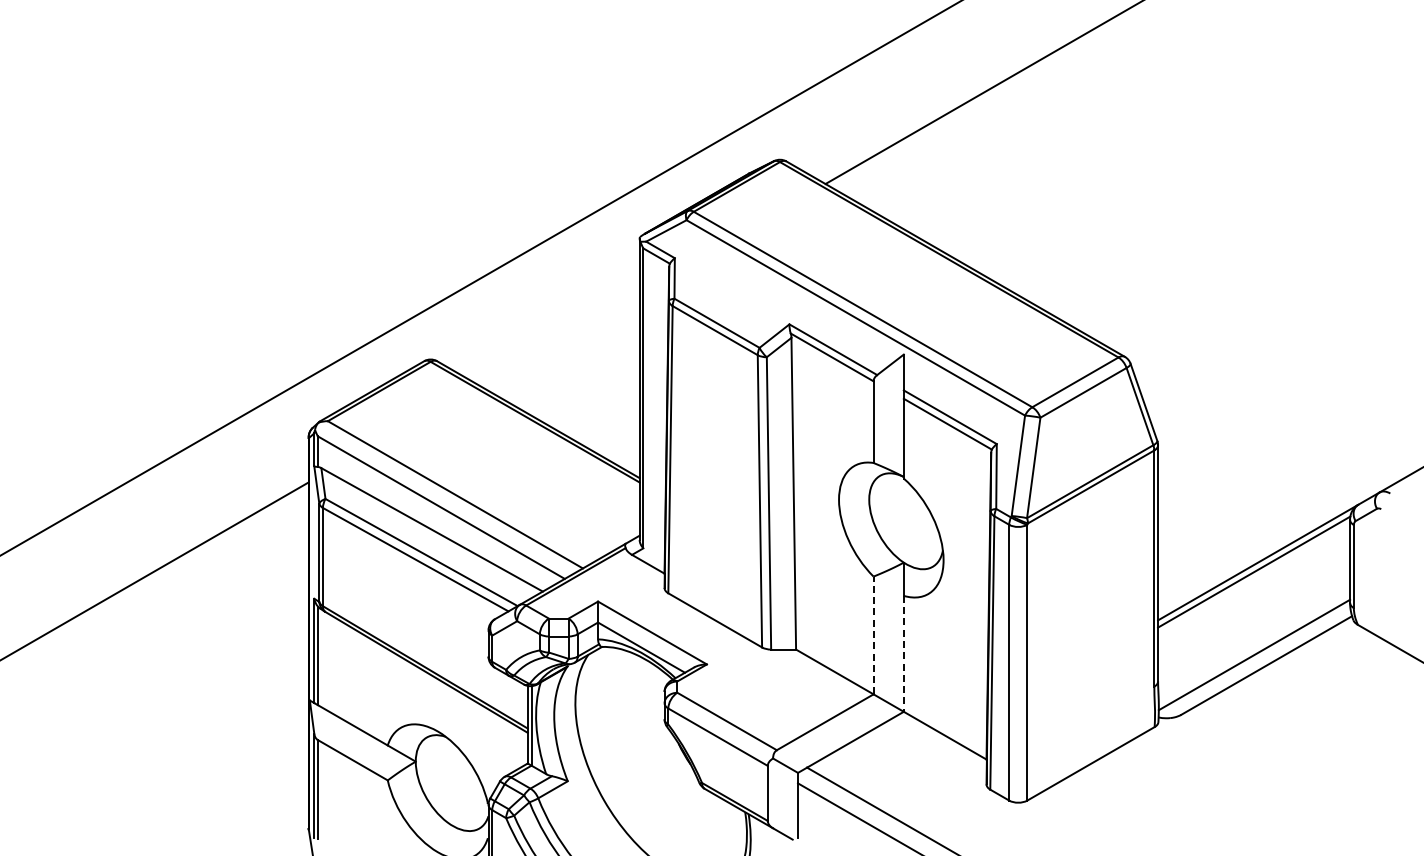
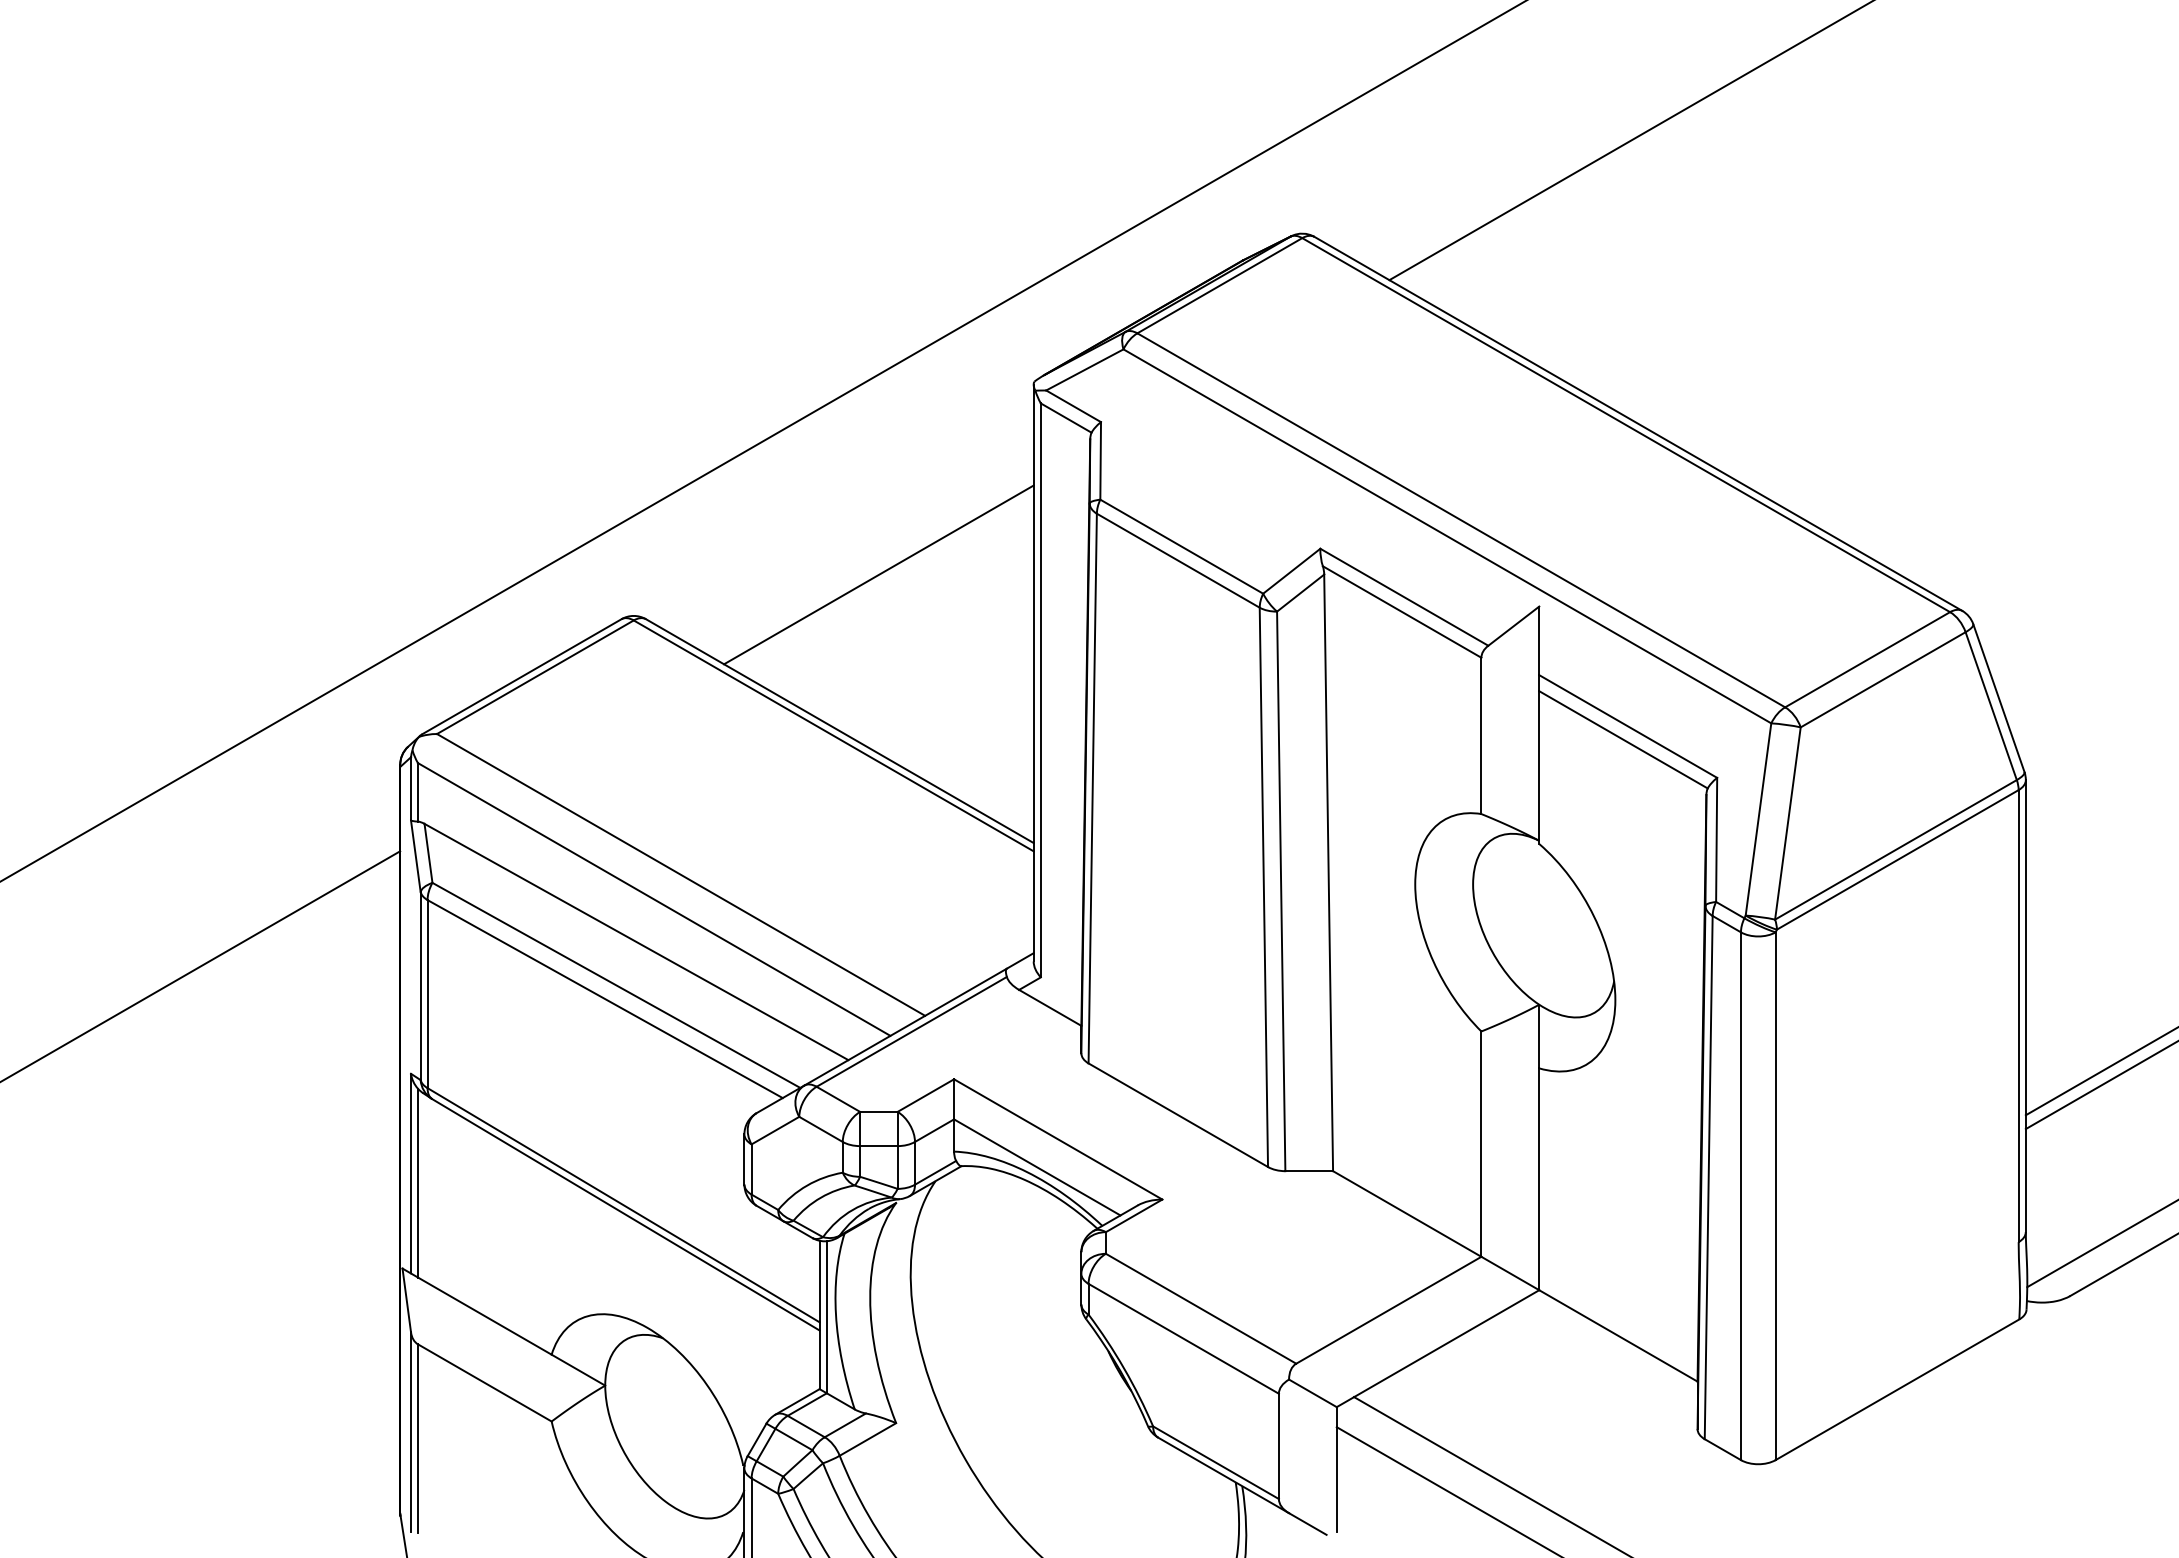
line: (558, 337) -> (878, 573), added
line: (873, 635) -> (1481, 1144), dashed -> solid
line: (903, 653) -> (1538, 1178), dashed -> solid

